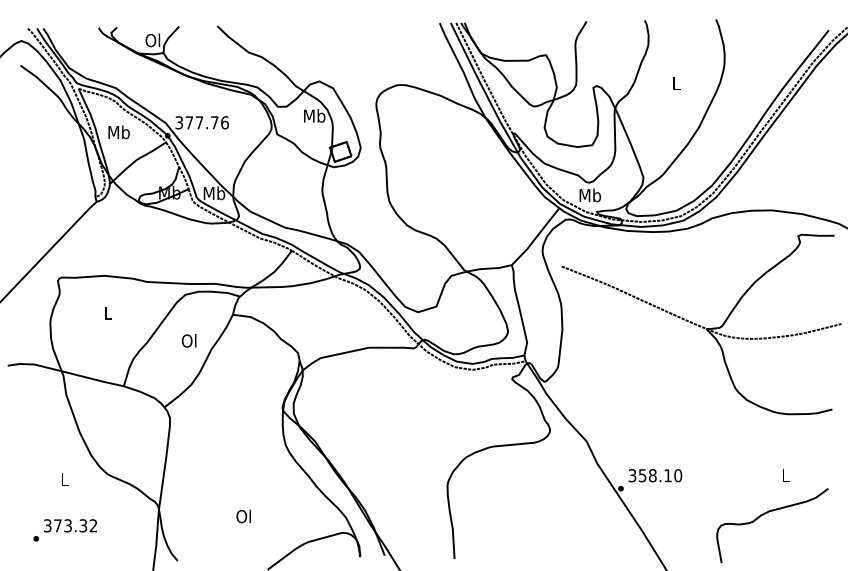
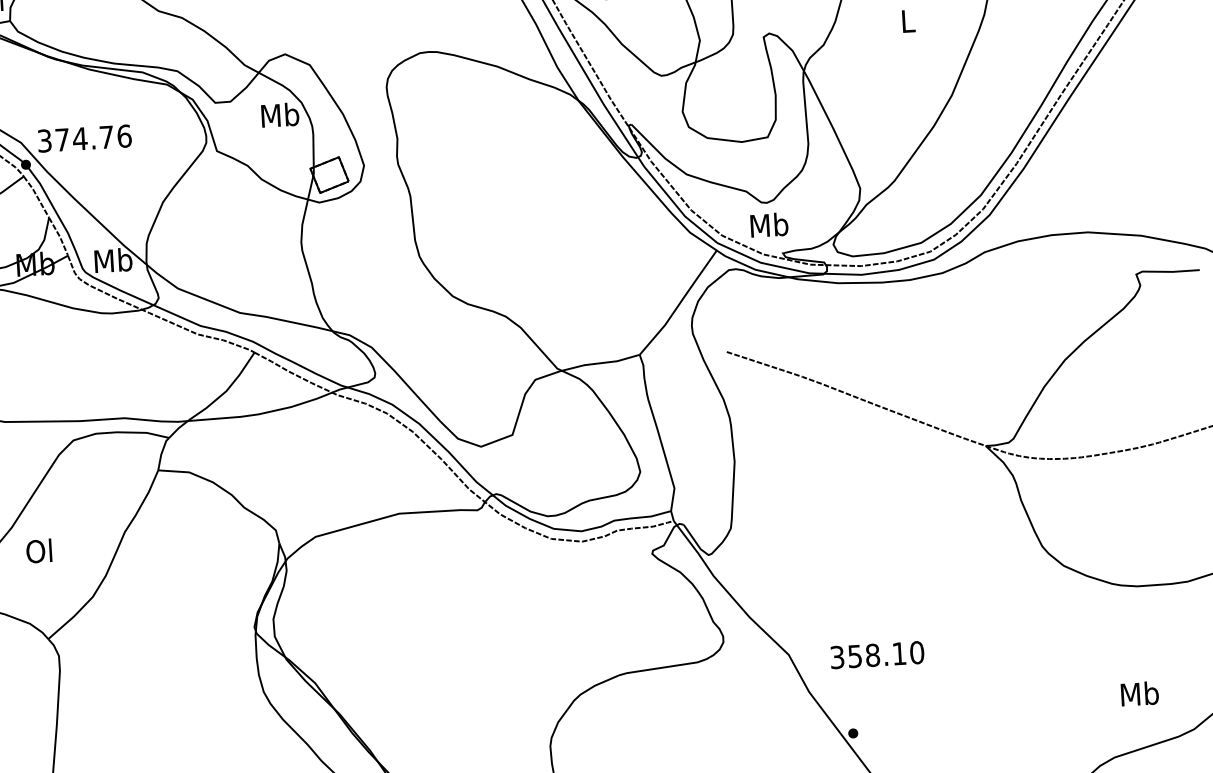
text: (199, 122) -> (80, 138), 377.76 -> 374.76
text: (188, 340) -> (38, 550), moved
text: (655, 475) -> (877, 654), moved
text: (785, 475) -> (1138, 693), L -> Mb

